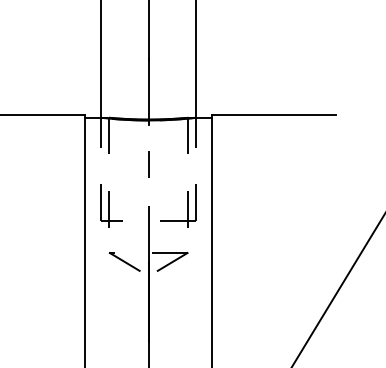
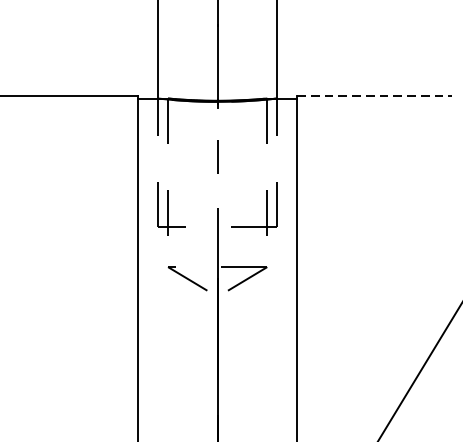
line: (274, 115) -> (375, 95), solid -> dashed

